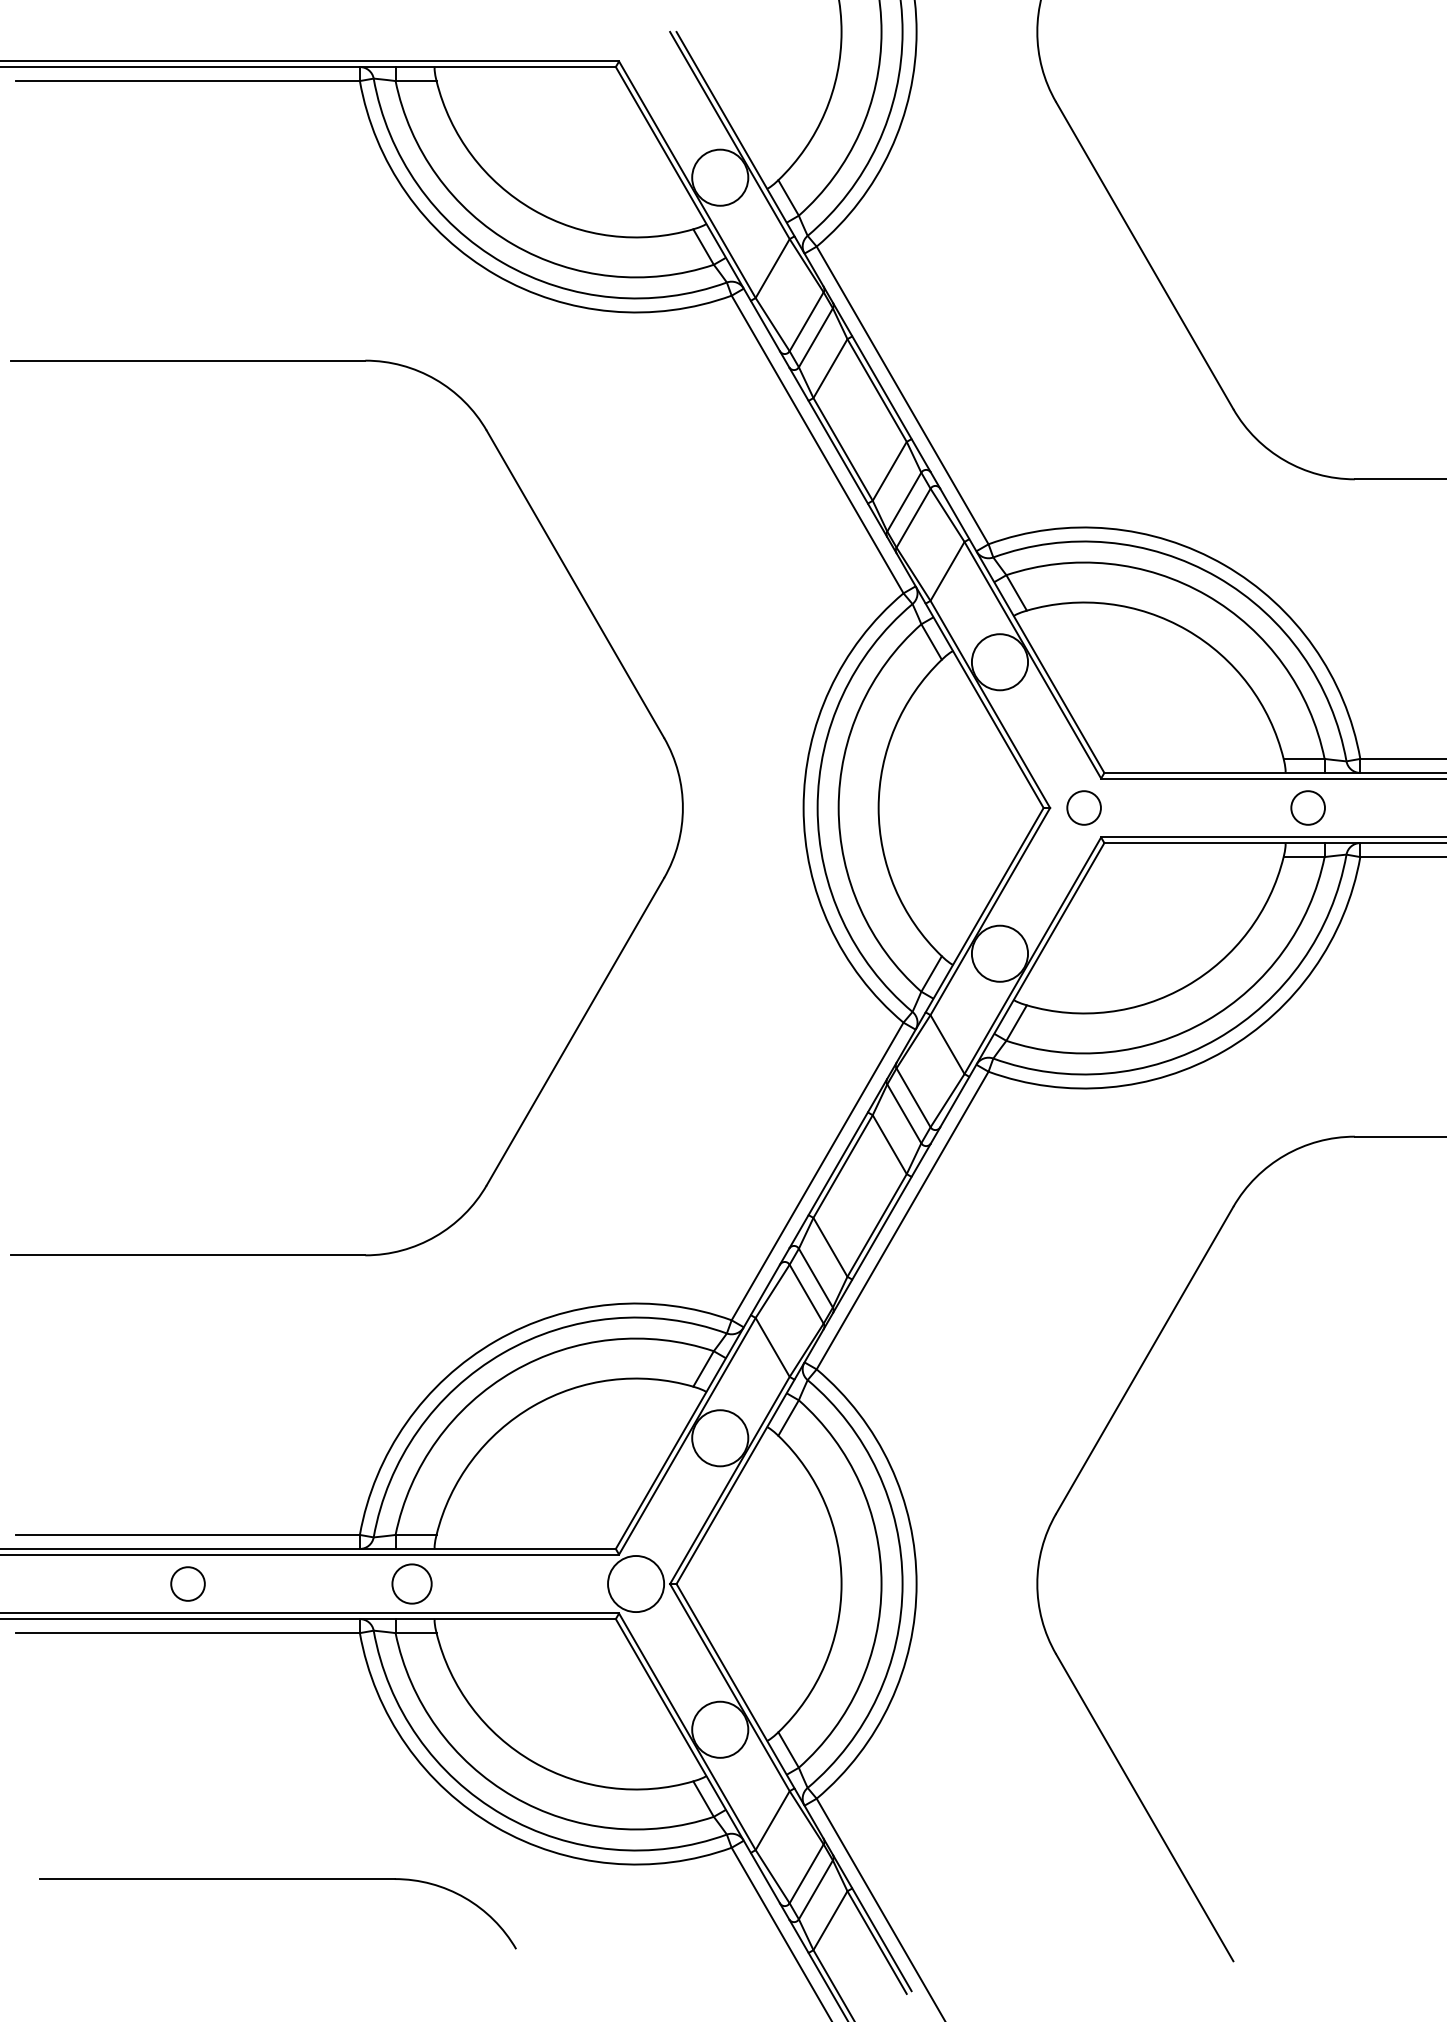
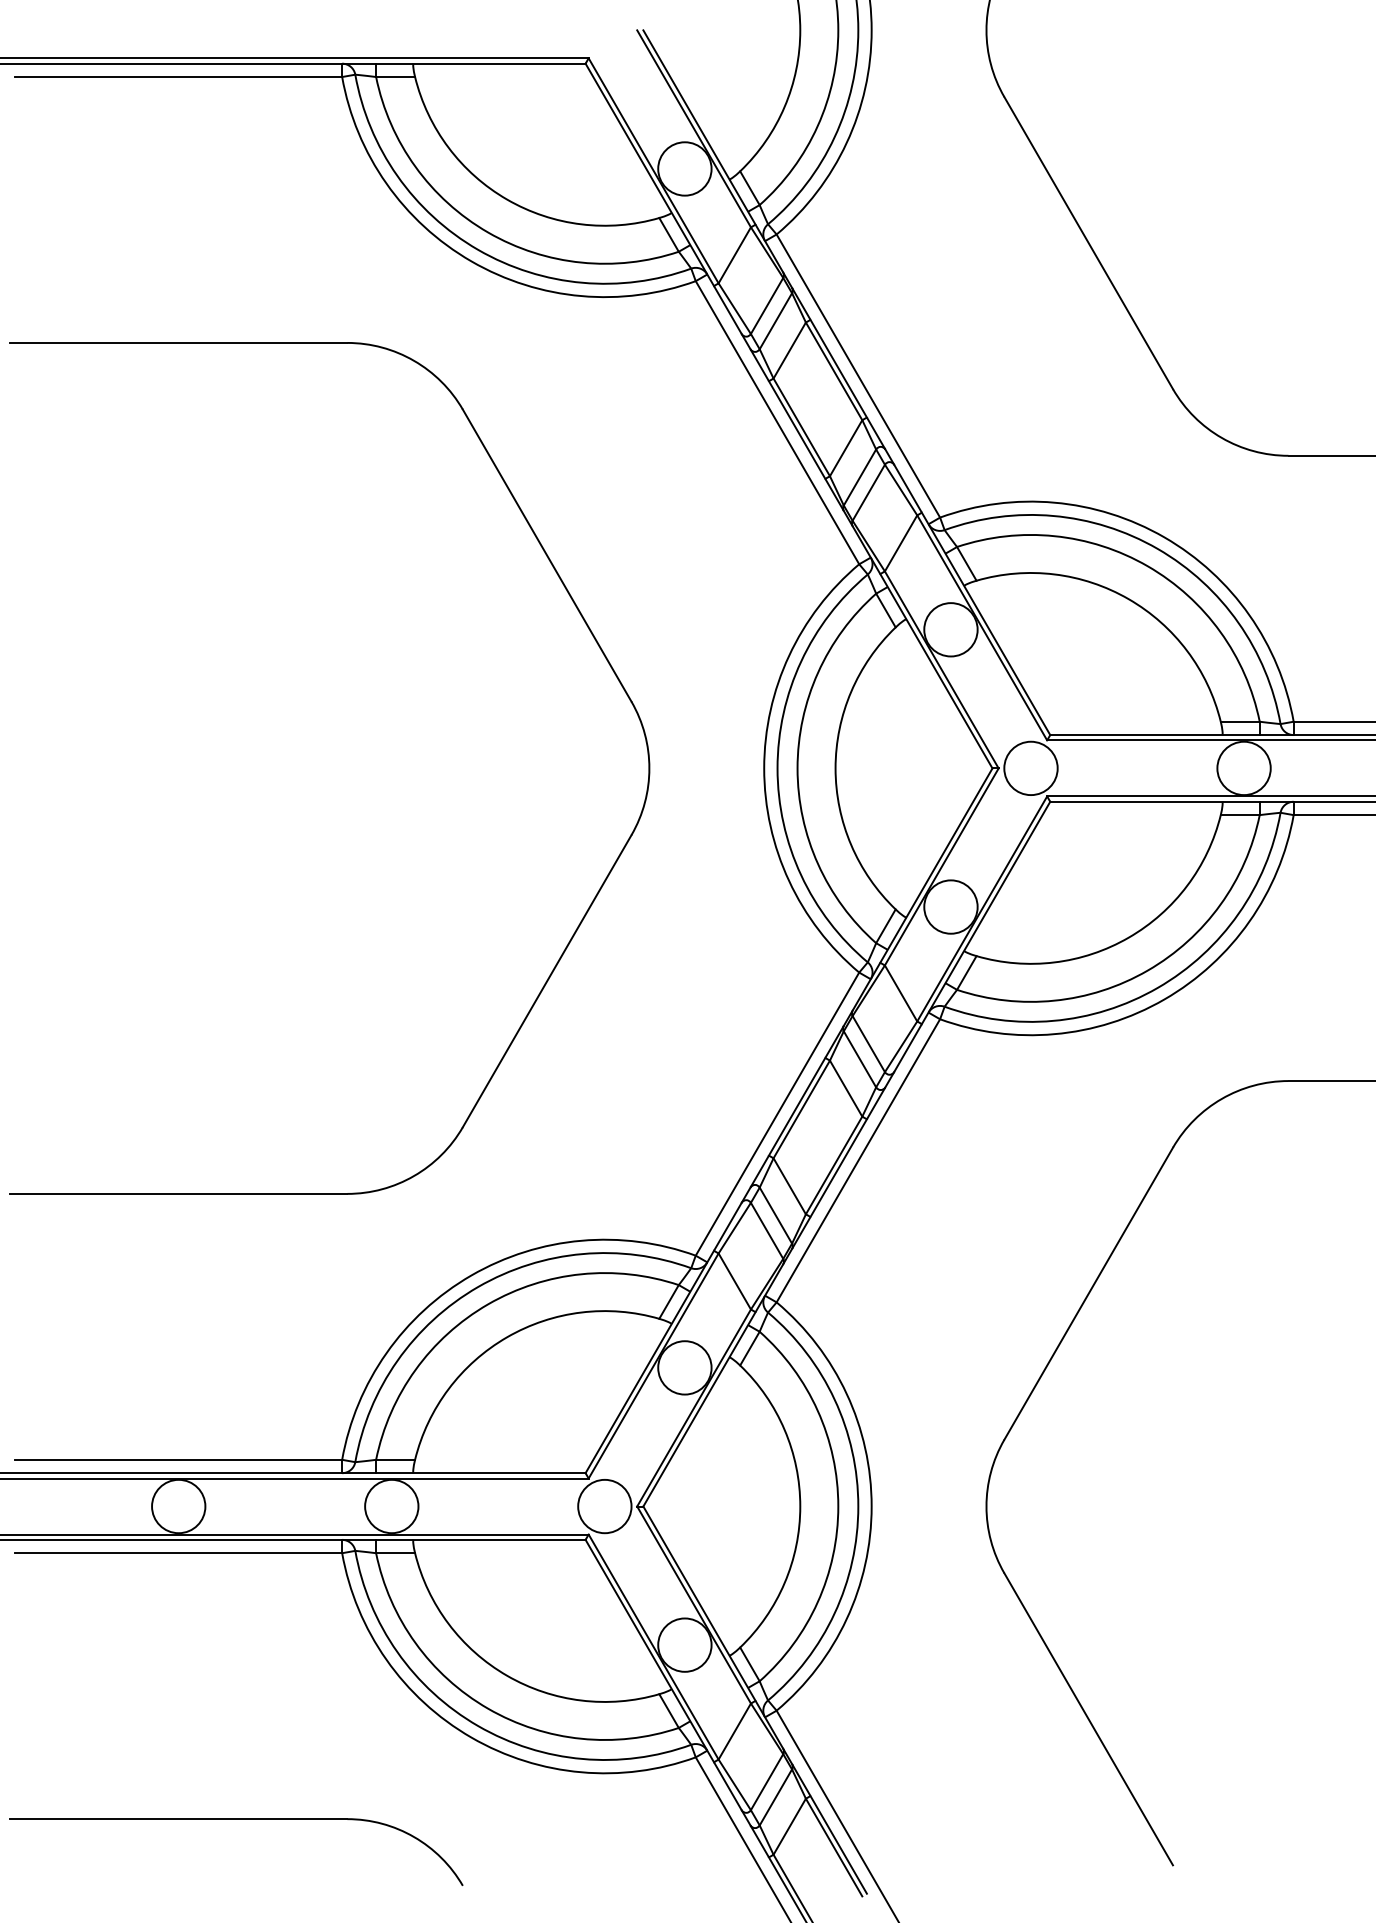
circle: (1083, 808) -> (1030, 768), size x1.67
circle: (1307, 808) -> (1243, 768), size x1.67
circle: (187, 1584) -> (178, 1506), size x1.67
circle: (411, 1584) -> (391, 1506), size x1.43
part: (278, 1879) -> (236, 1819), moved

